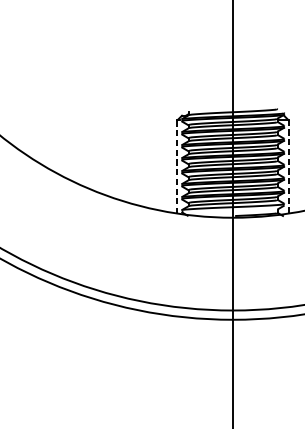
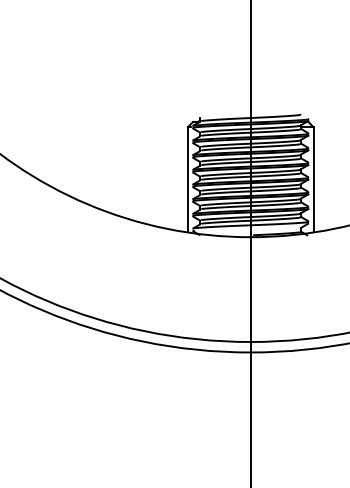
line: (177, 166) -> (187, 179), dashed -> solid
line: (288, 166) -> (313, 179), dashed -> solid

